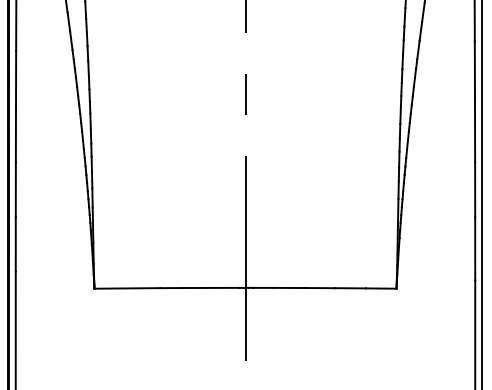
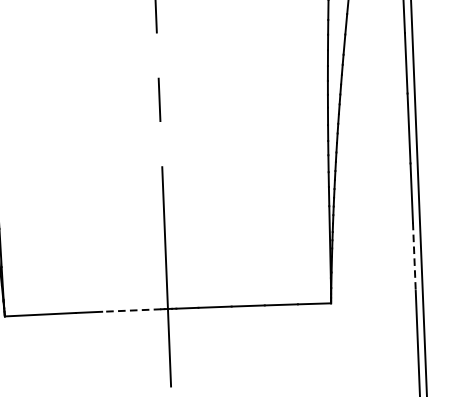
line: (475, 248) -> (414, 256), solid -> dashed
line: (211, 287) -> (131, 310), solid -> dashed

